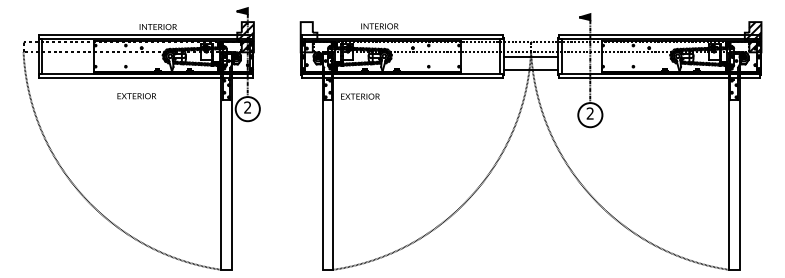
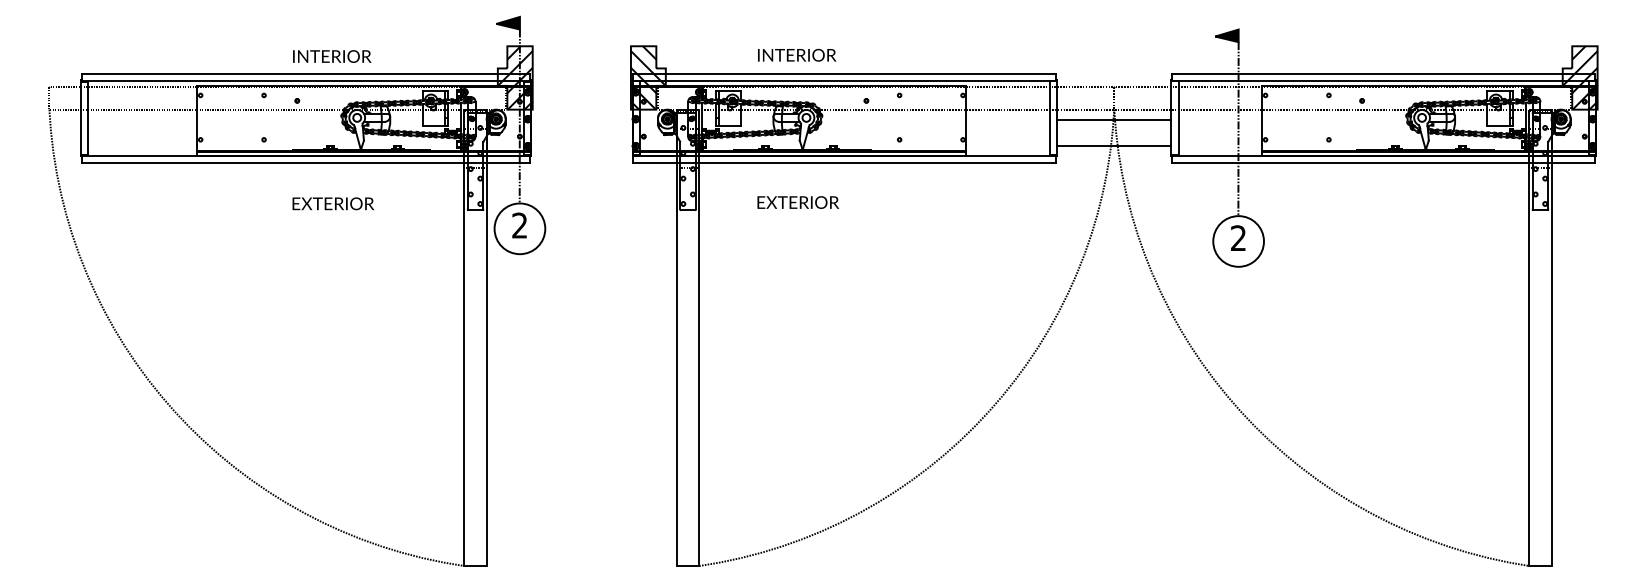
hatch: (308, 37) -> (647, 78), added
text: (136, 96) -> (332, 204), moved
text: (360, 96) -> (798, 202), moved

